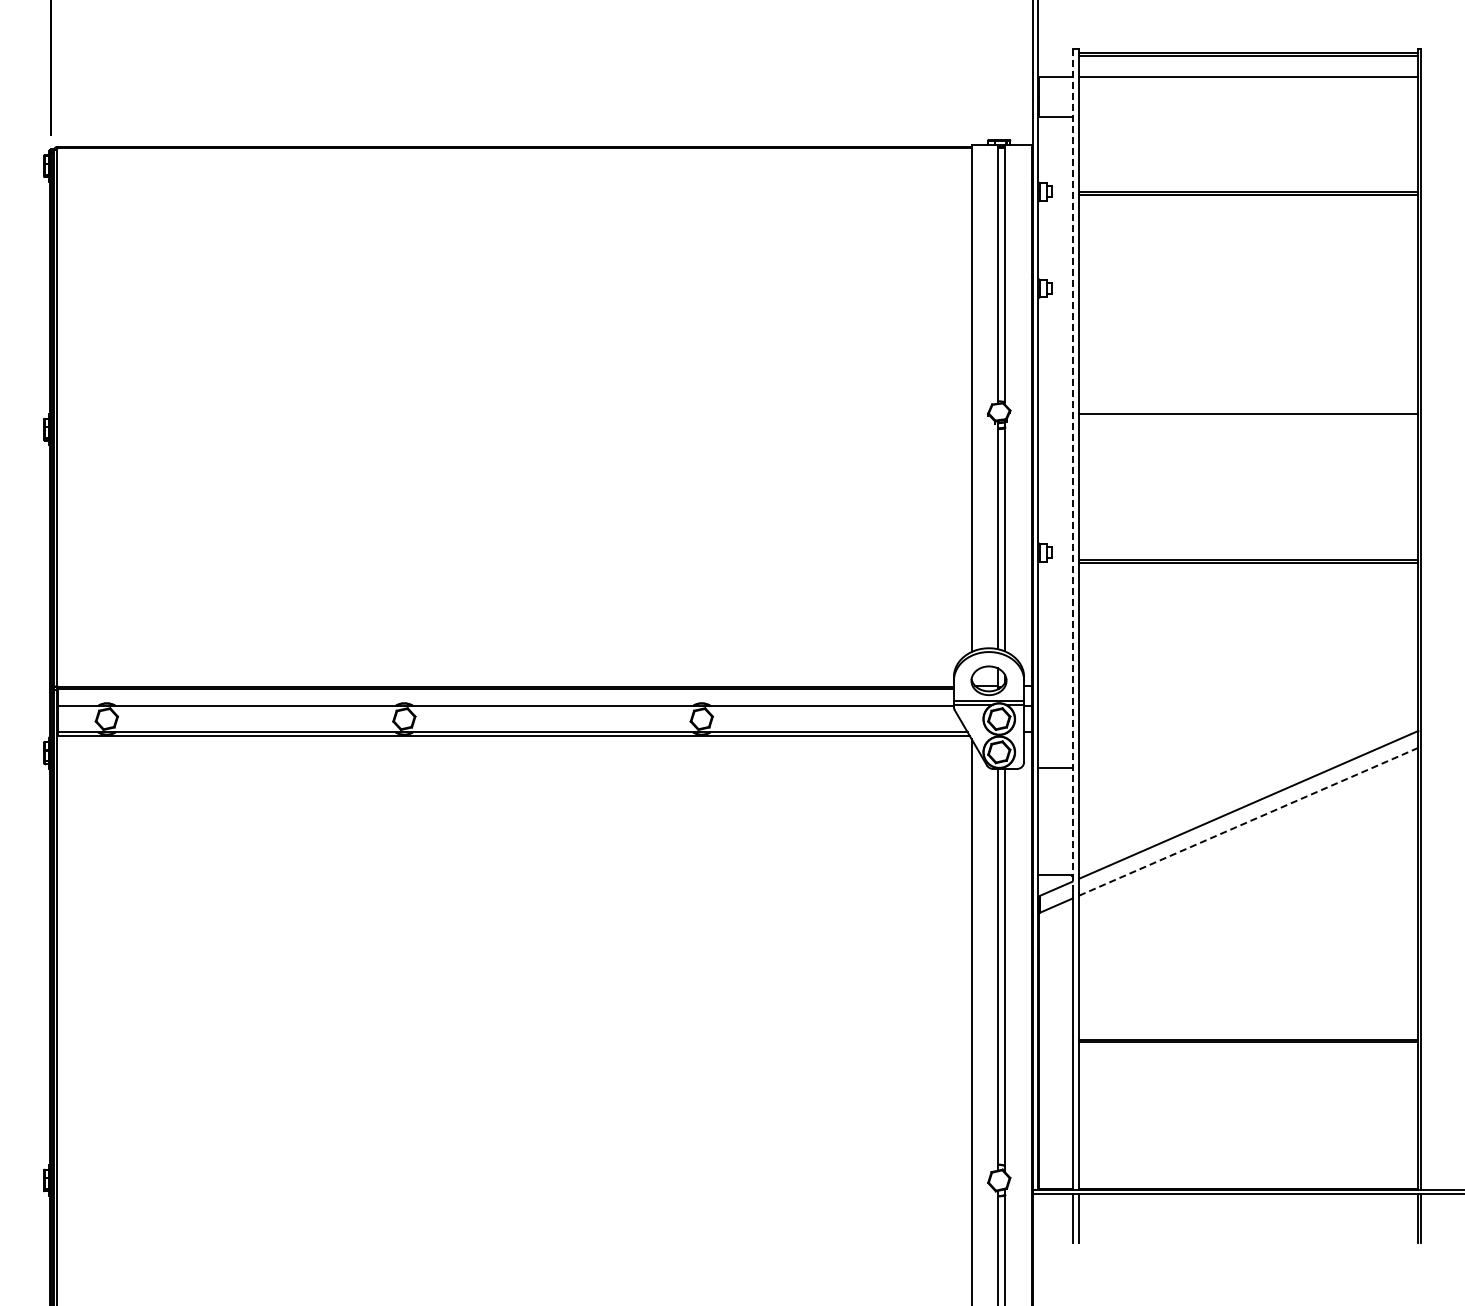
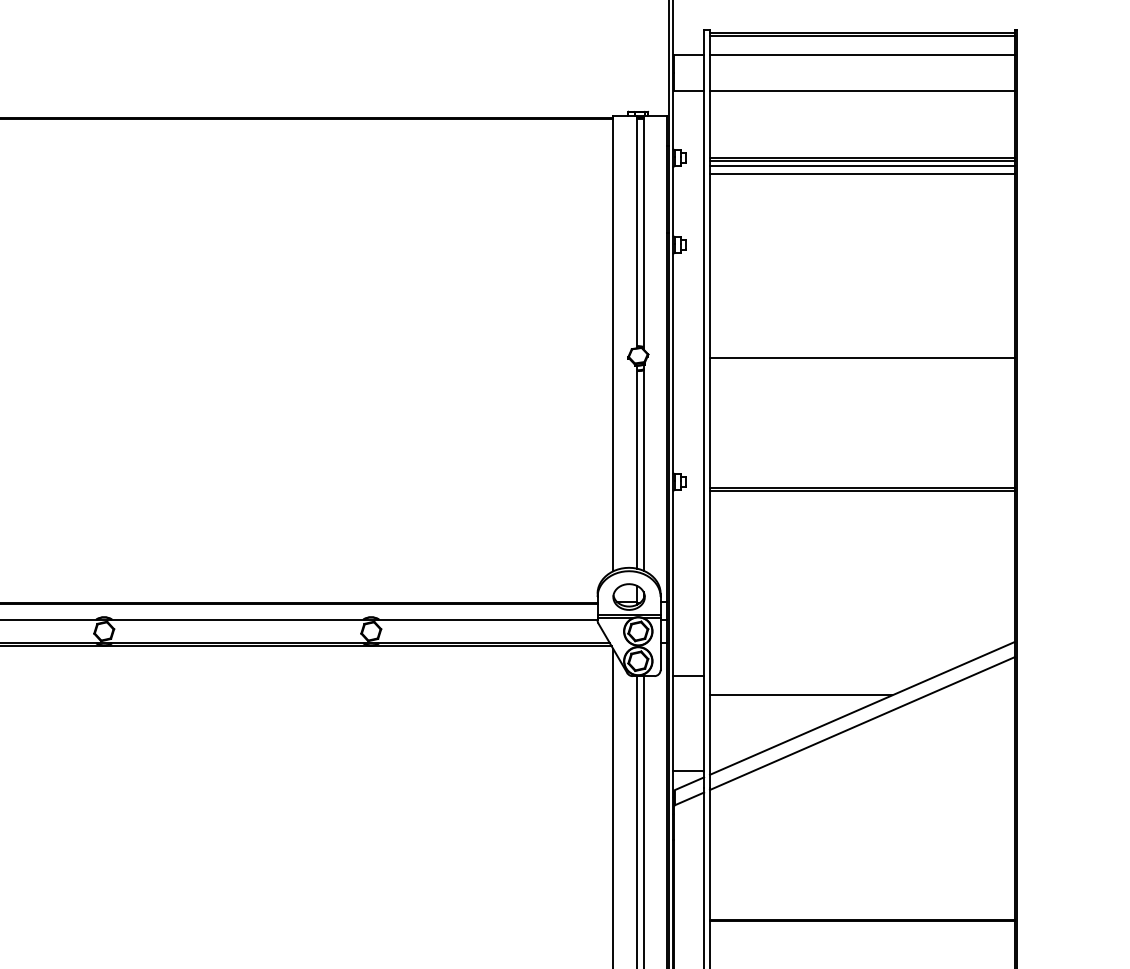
line: (1248, 116) -> (862, 90), added
line: (1248, 200) -> (862, 165), added
line: (1248, 209) -> (862, 173), added
line: (1072, 471) -> (704, 409), dashed -> solid
line: (1180, 790) -> (801, 695), added
line: (1249, 821) -> (862, 723), dashed -> solid

